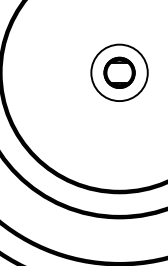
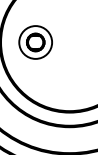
part: (119, 72) -> (35, 42), moved

